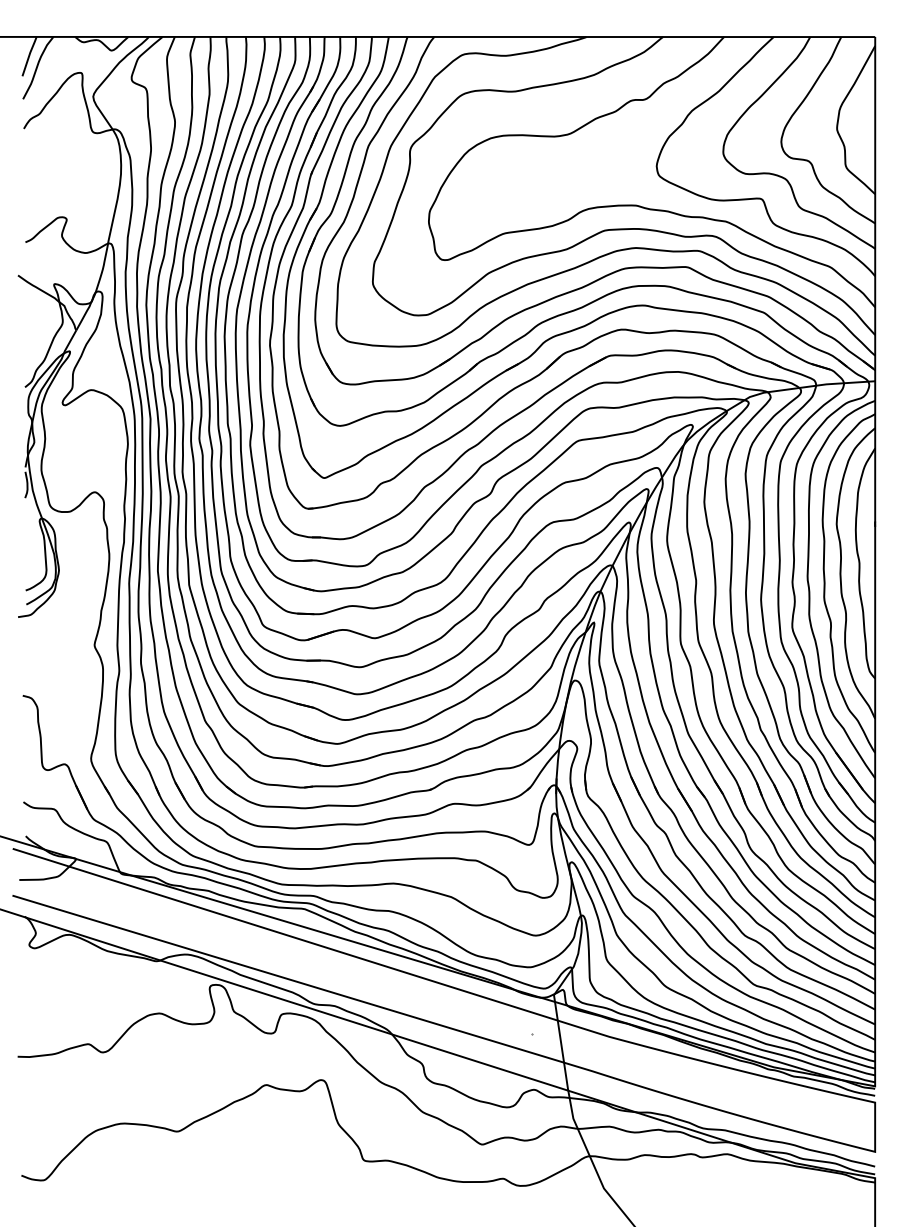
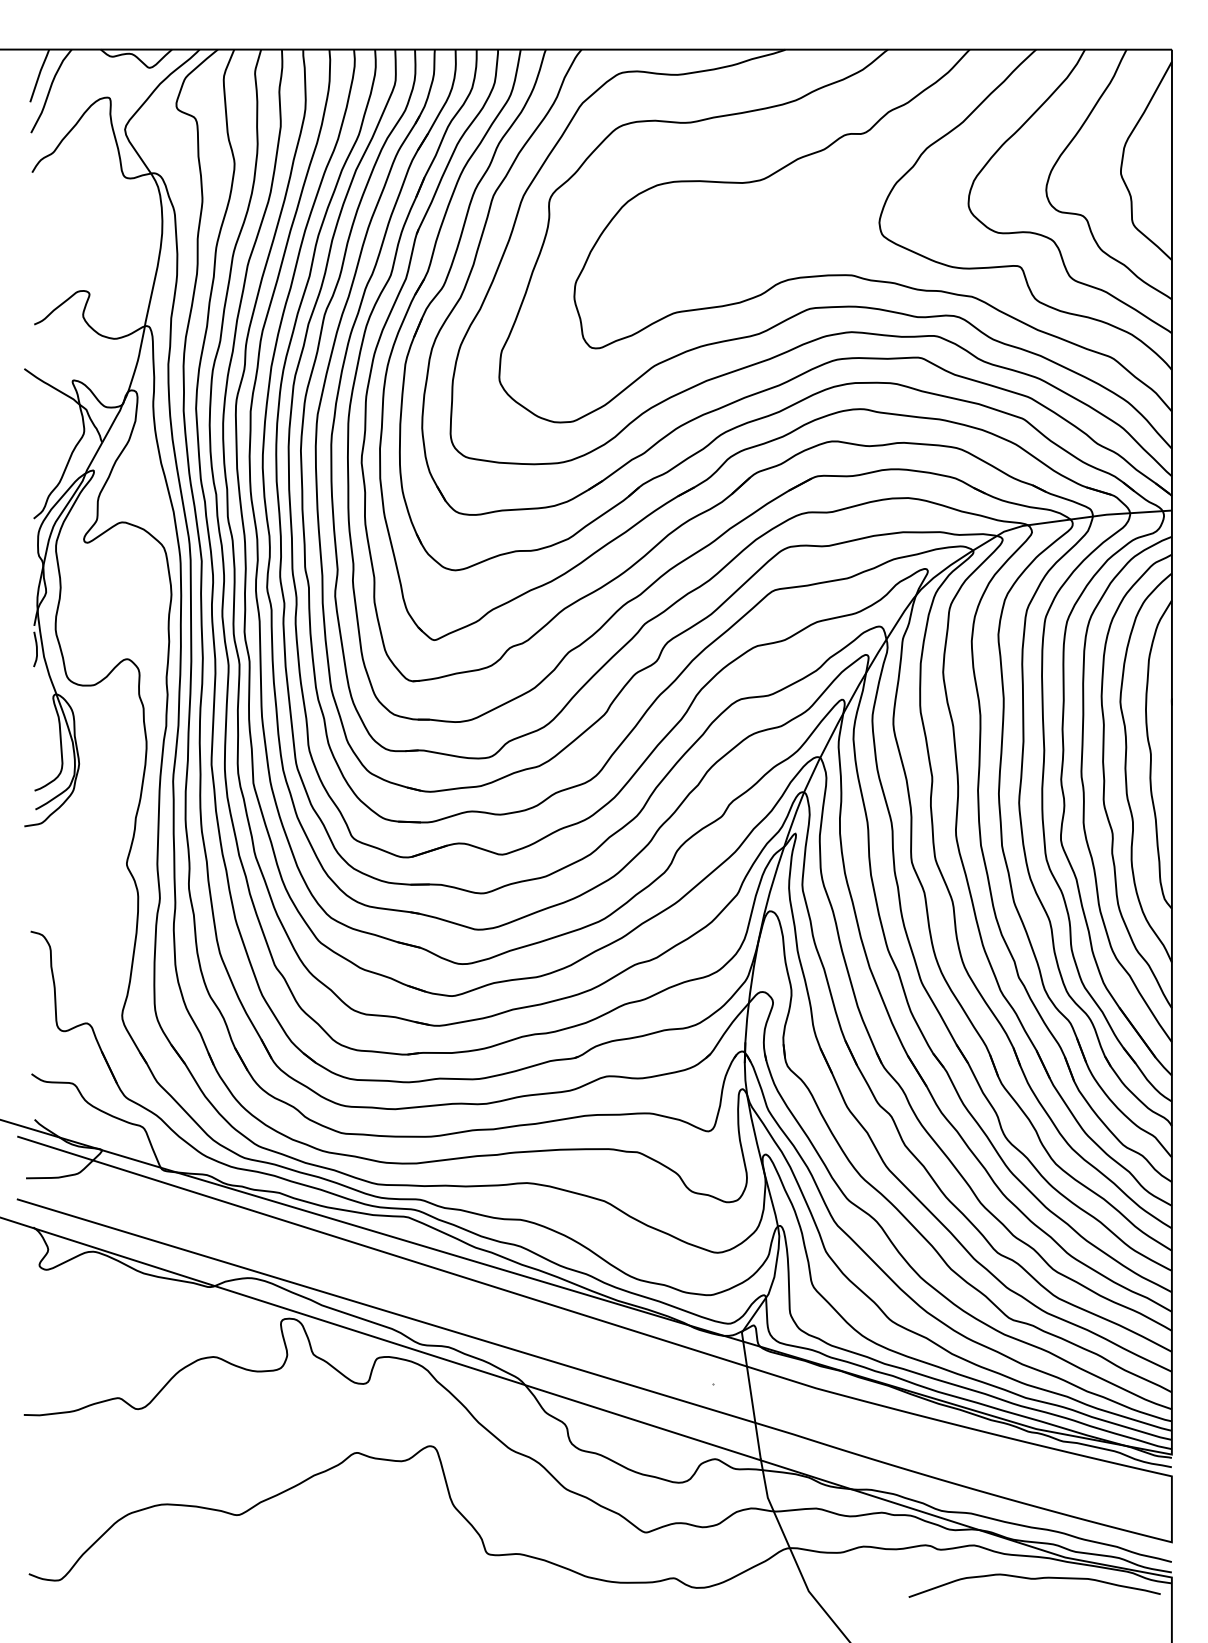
curve: (772, 1179) -> (1034, 1579), added

